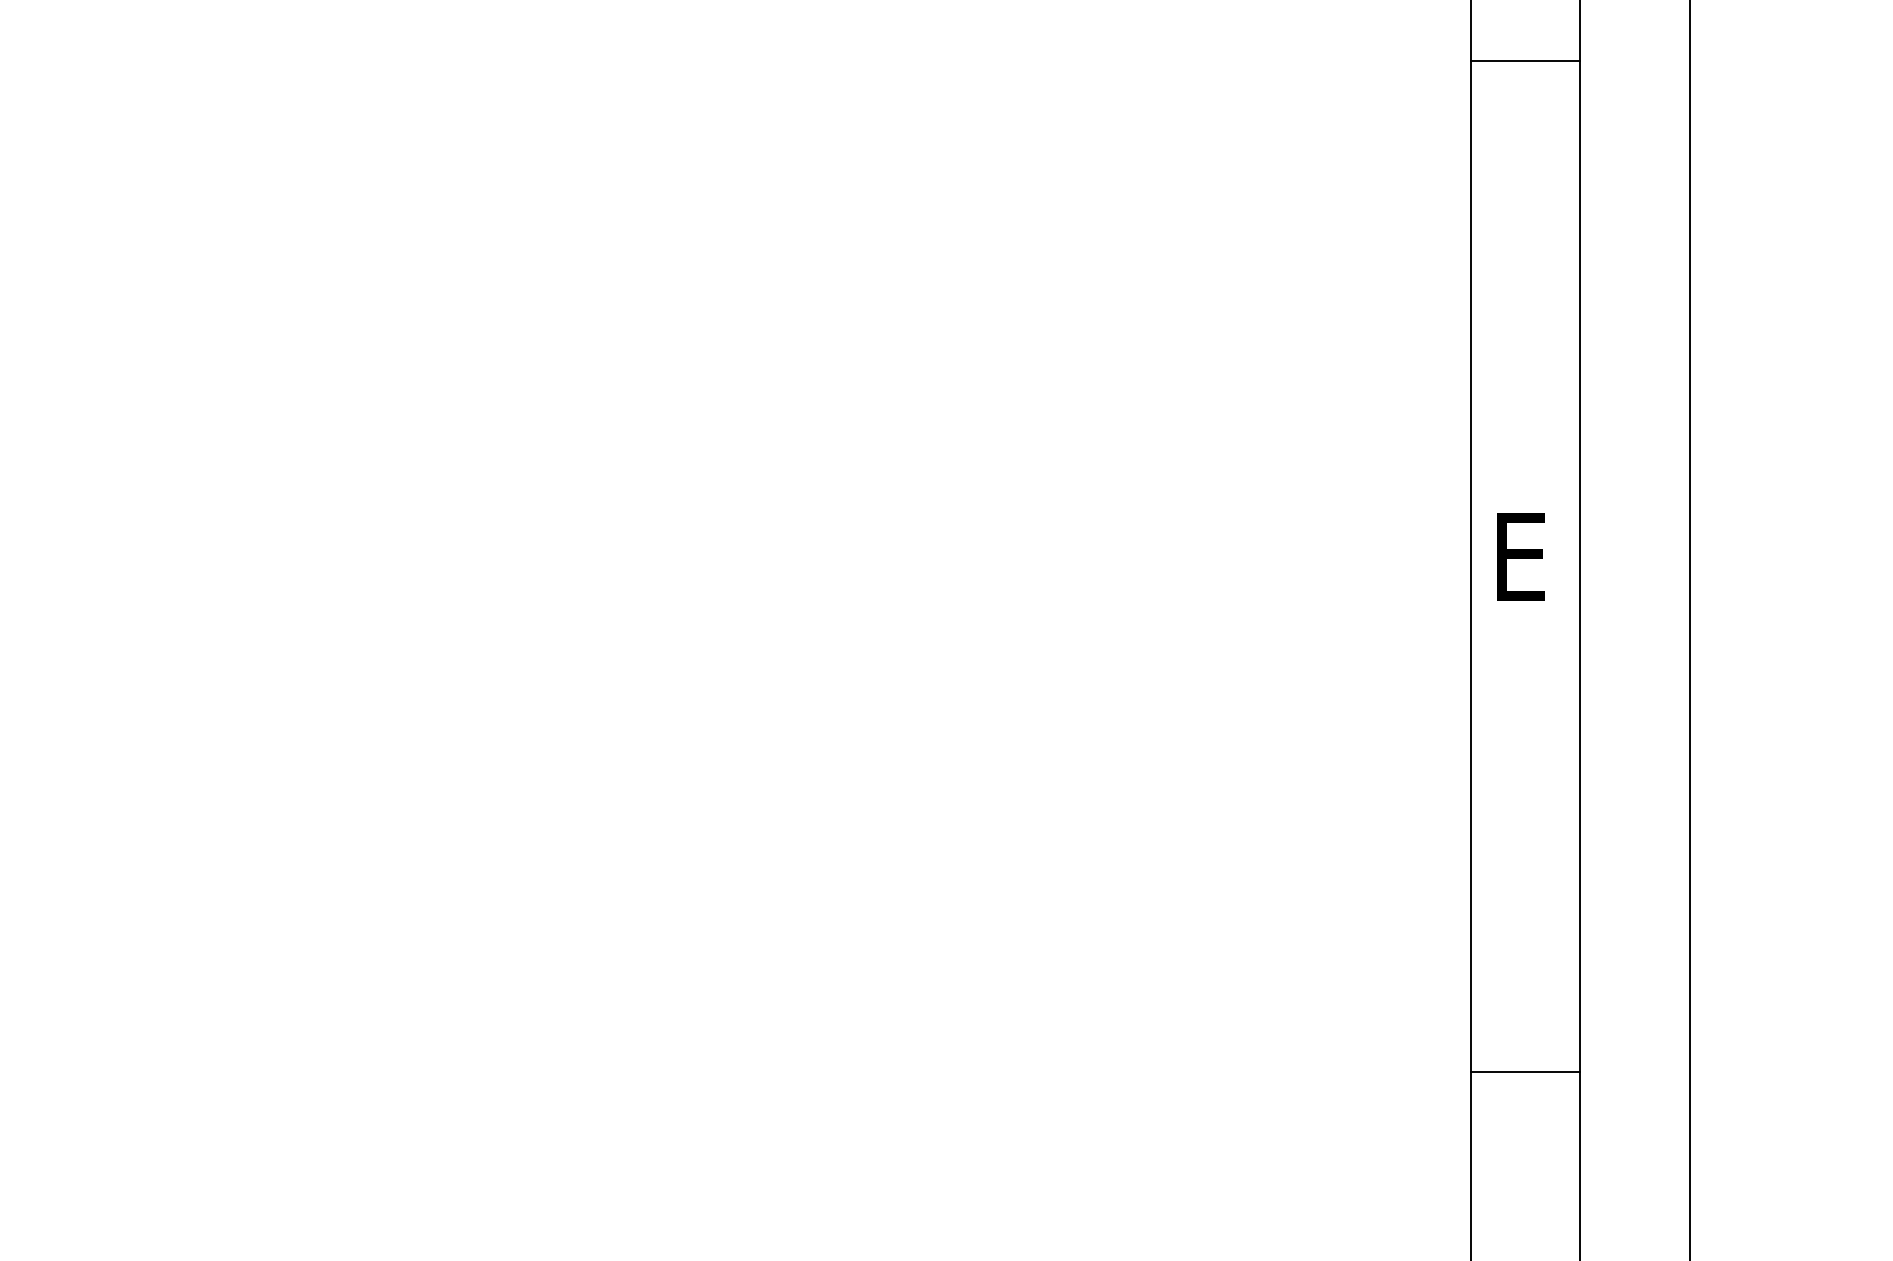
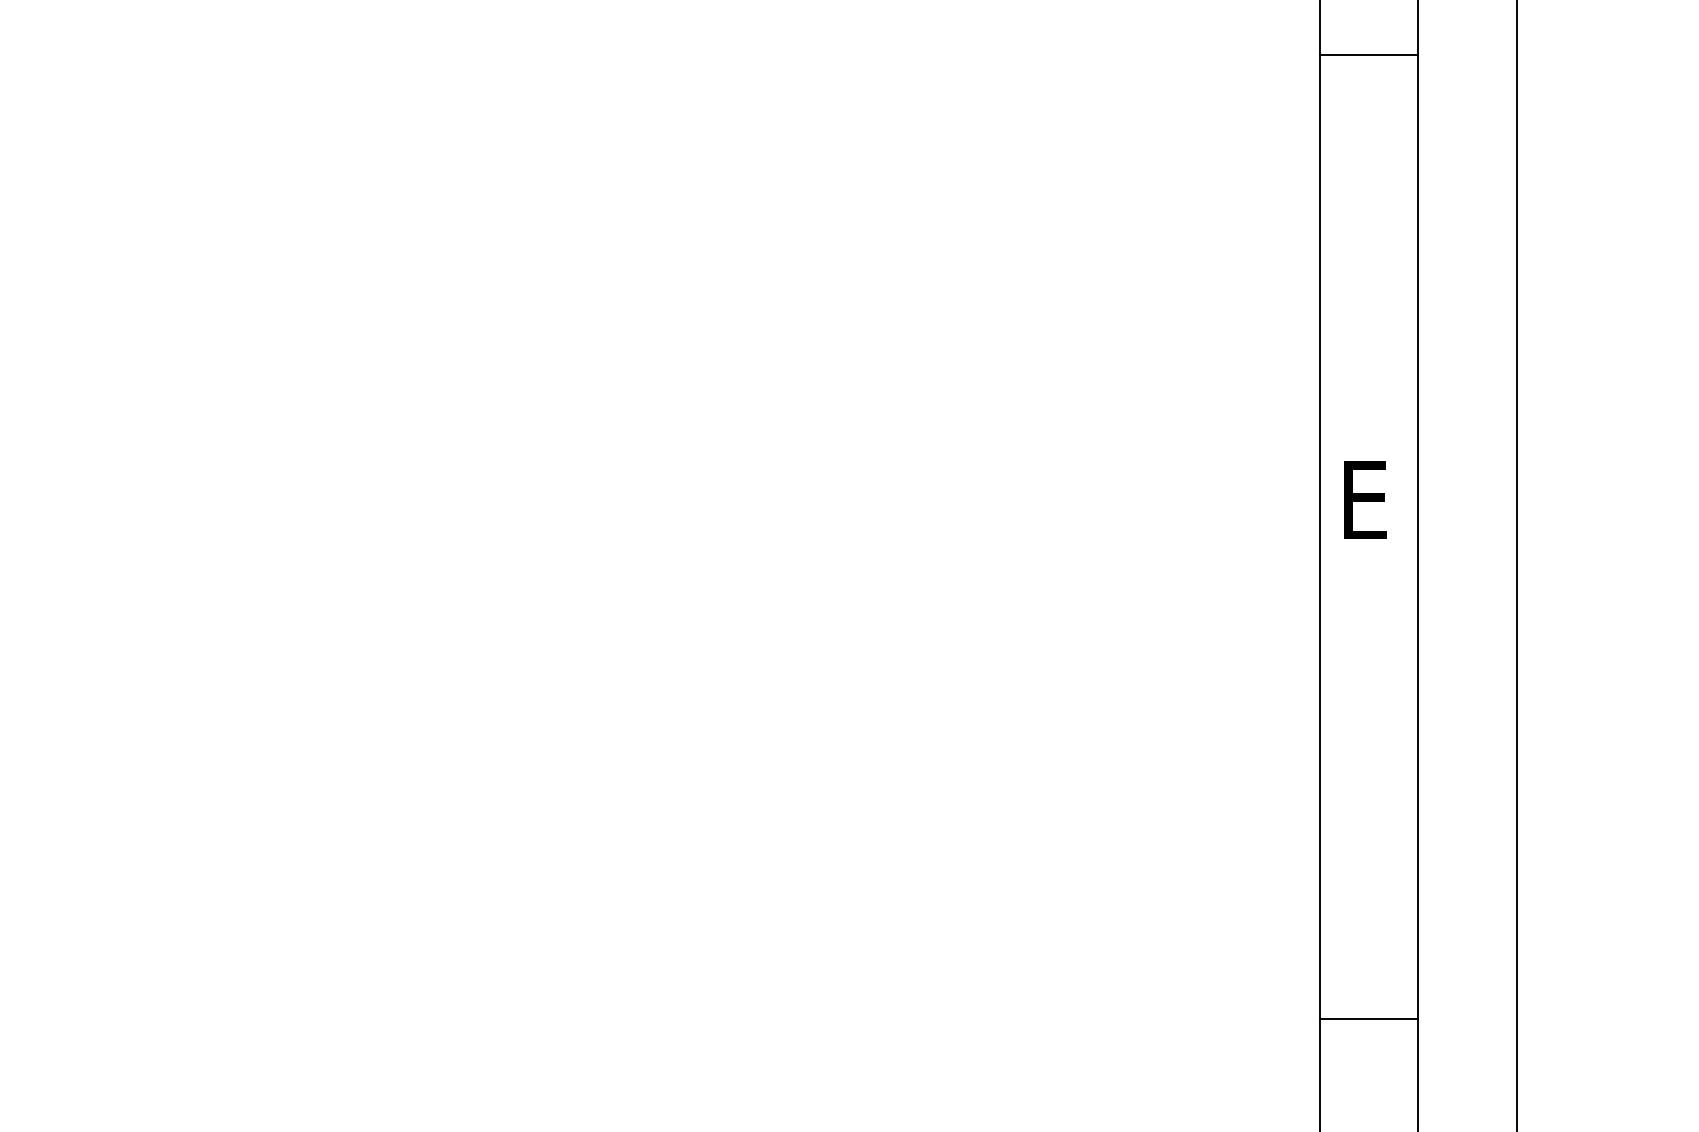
line: (1525, 1072) -> (1369, 1019), moved

